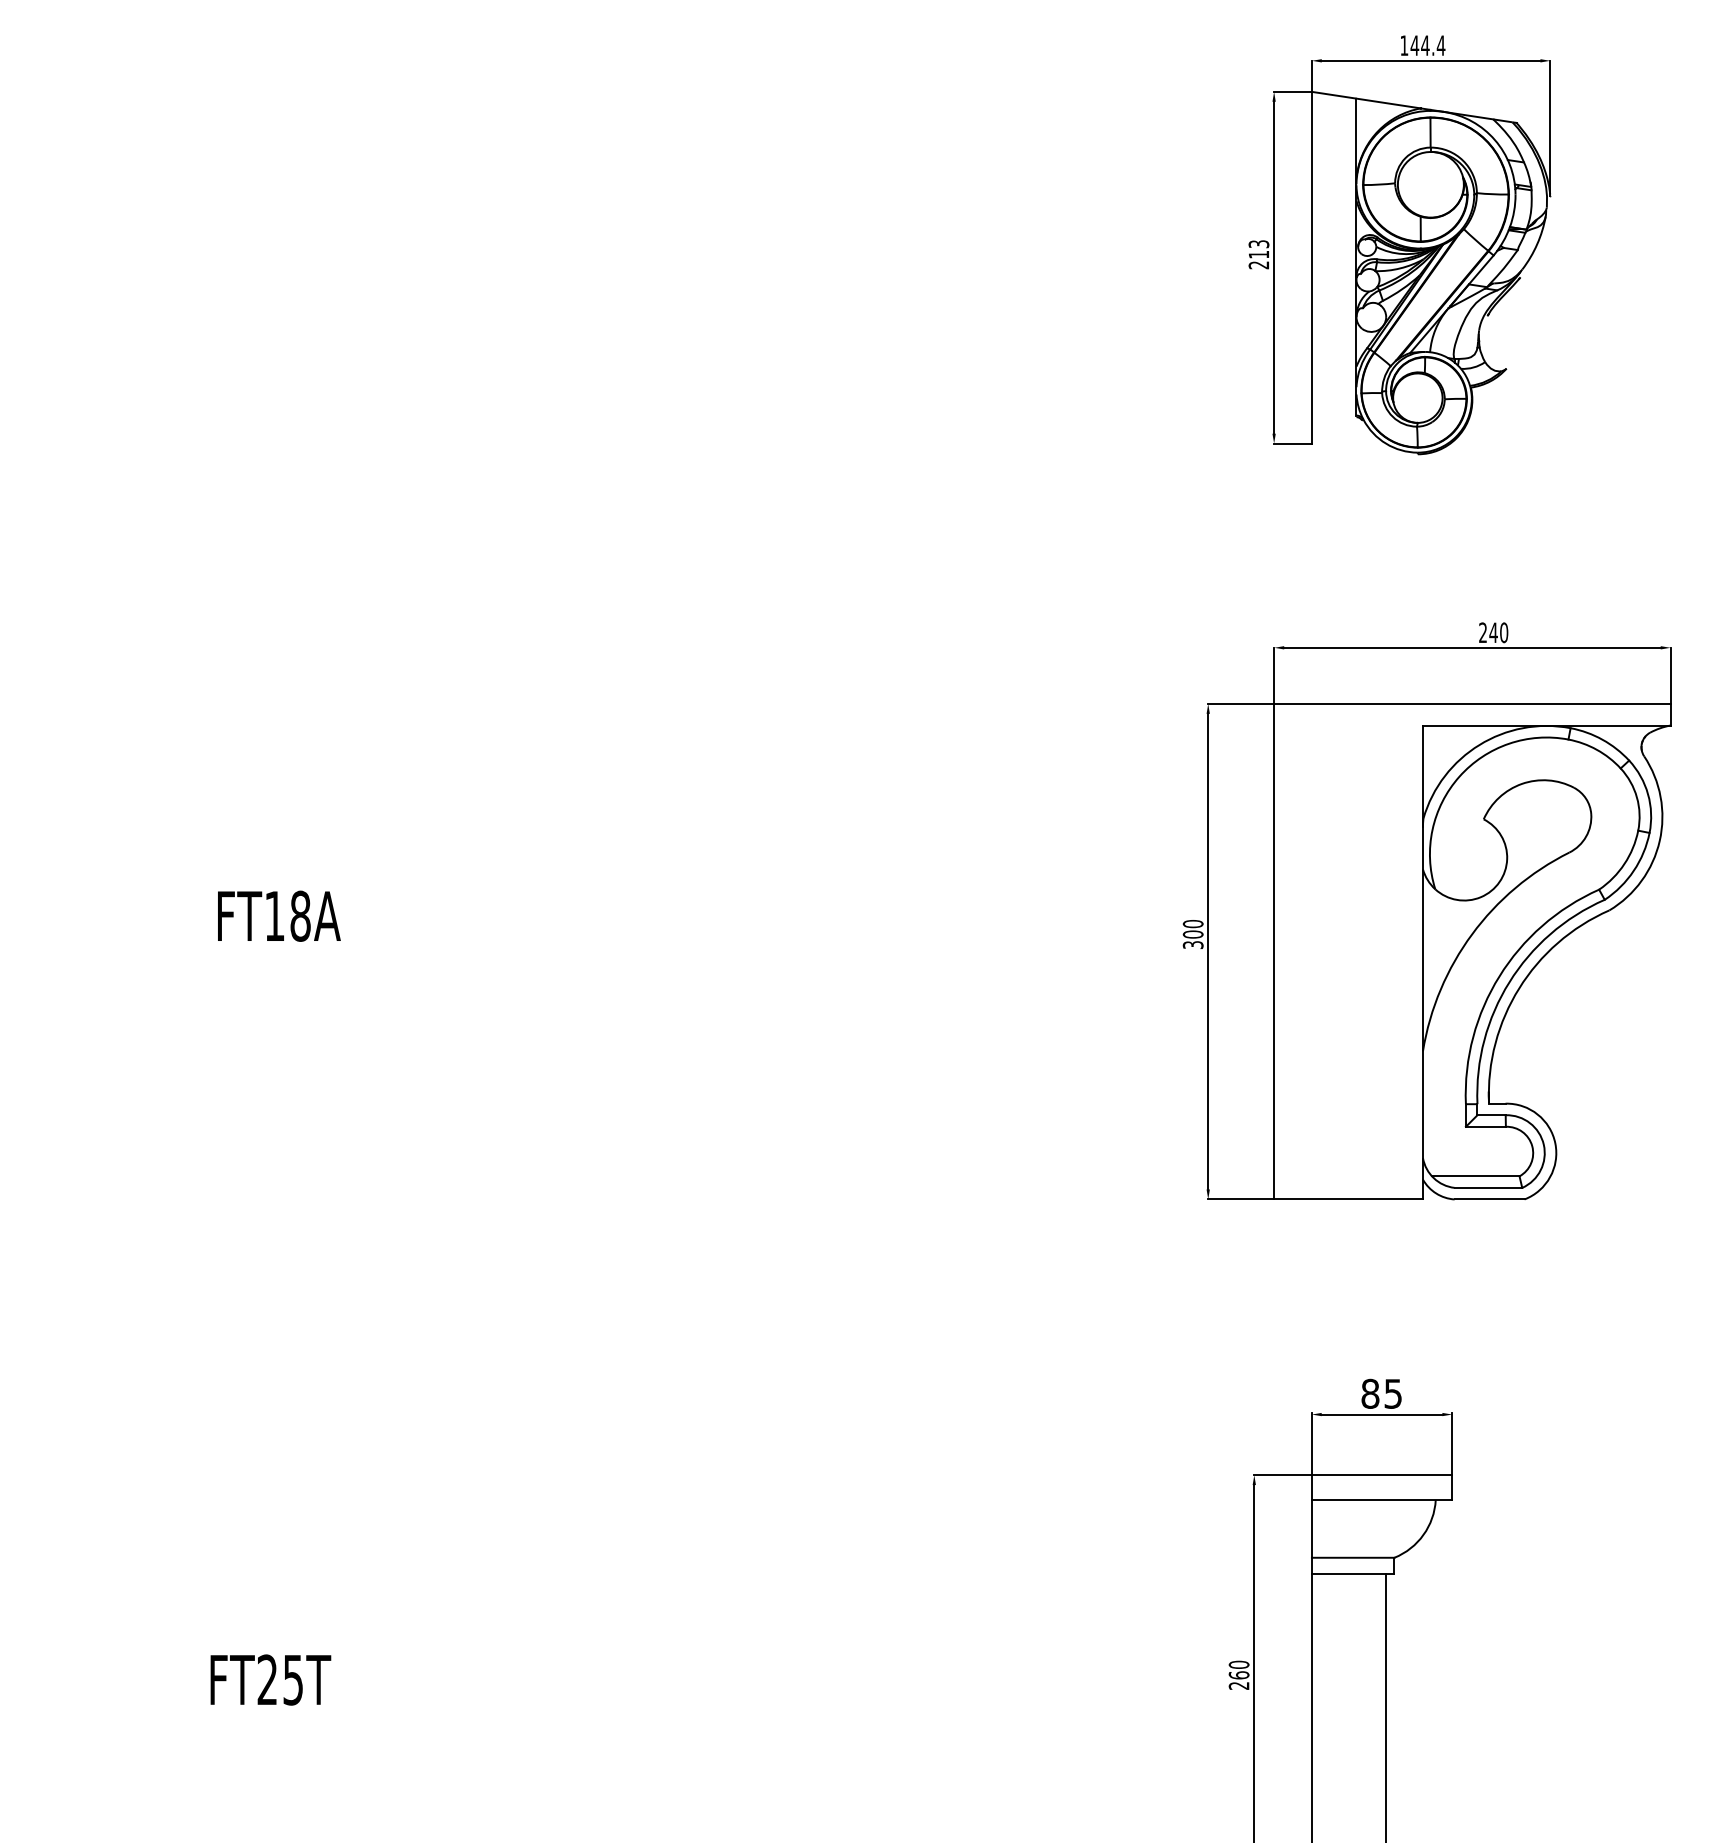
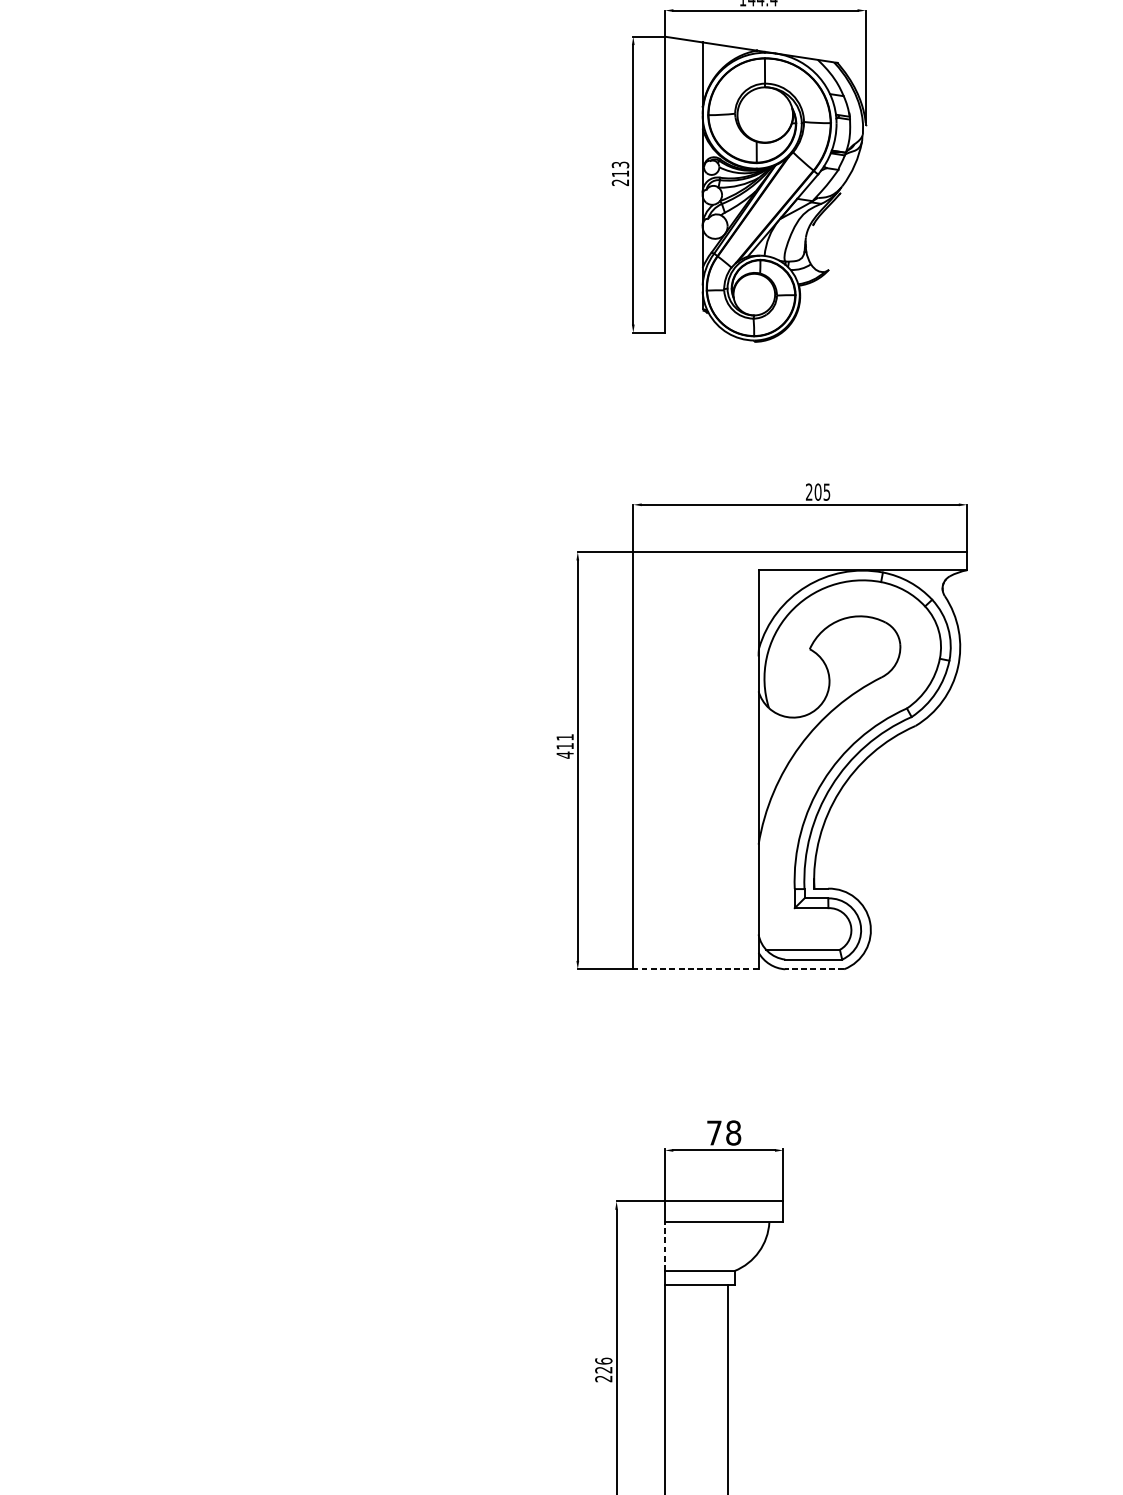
text: (1498, 632) -> (822, 491), 240 -> 205
text: (1192, 934) -> (564, 746), 300 -> 411
line: (1348, 1199) -> (695, 969), solid -> dashed
line: (1489, 1199) -> (814, 969), solid -> dashed
text: (1381, 1393) -> (723, 1132), 85 -> 78
line: (1311, 1528) -> (664, 1246), solid -> dashed
text: (1238, 1669) -> (603, 1365), 260 -> 226

